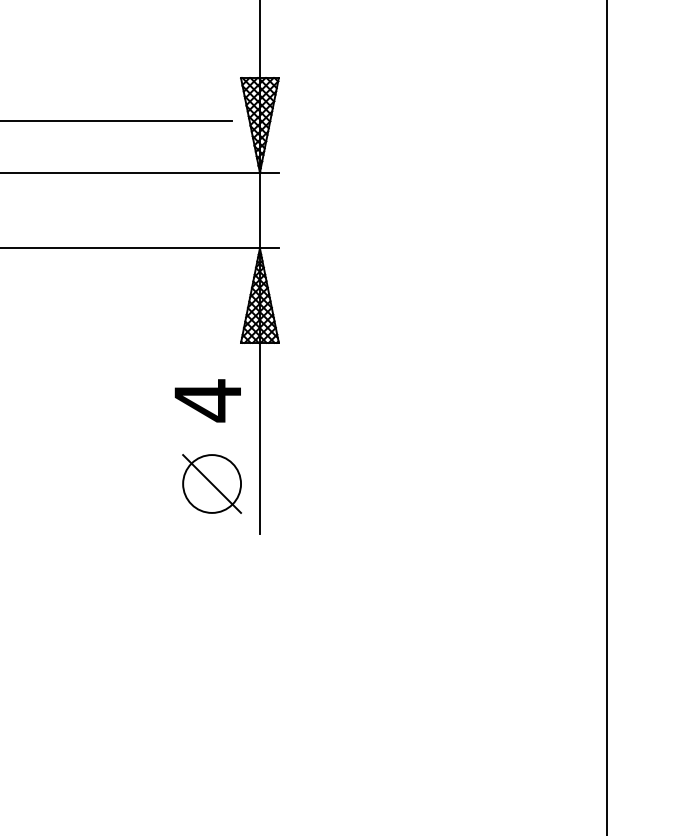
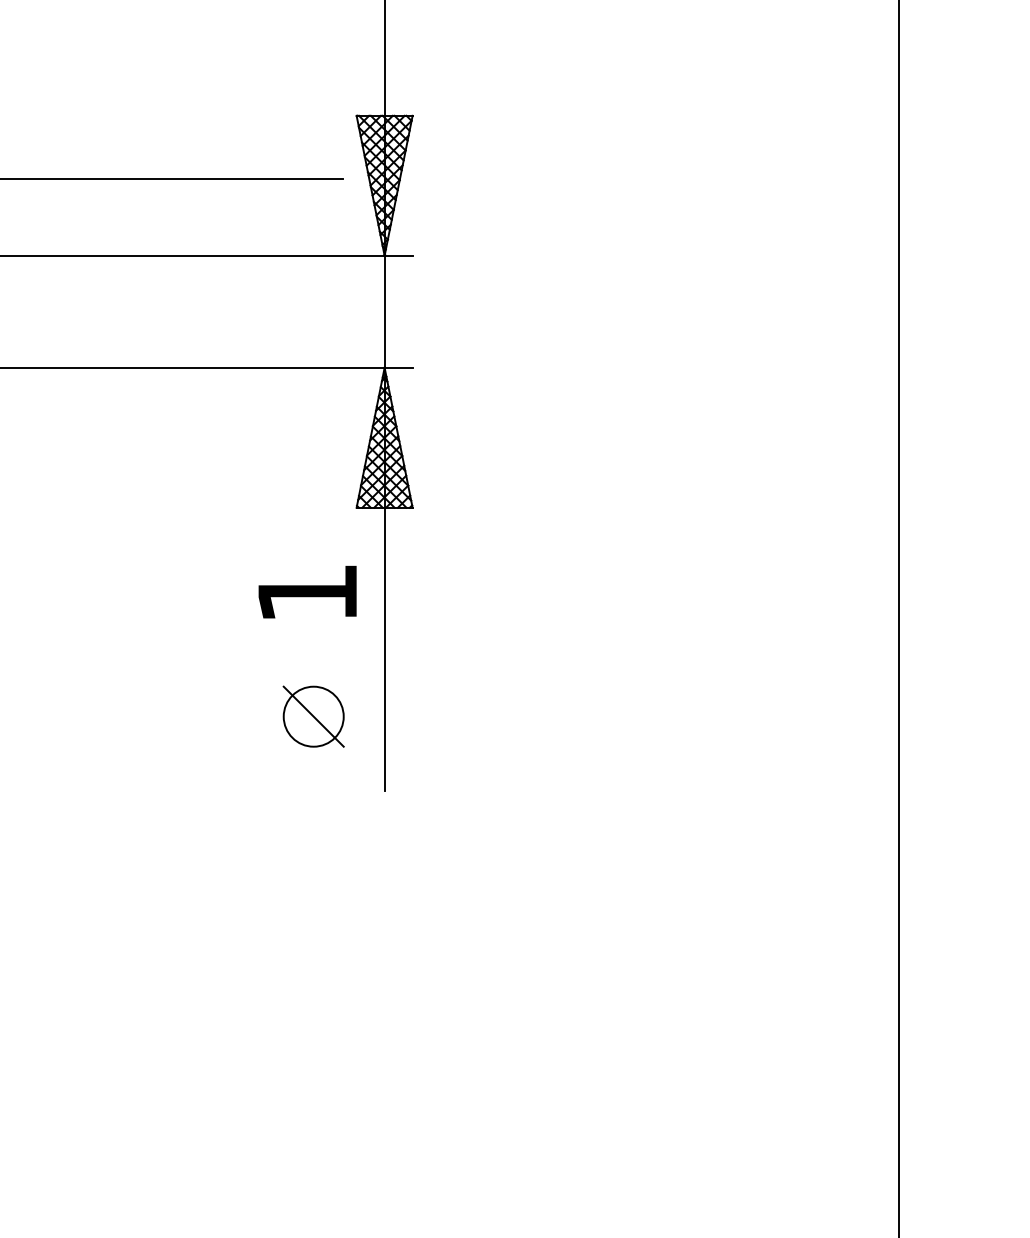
text: (207, 400) -> (306, 593), 4 -> 1
part: (211, 483) -> (312, 715), size x0.7

